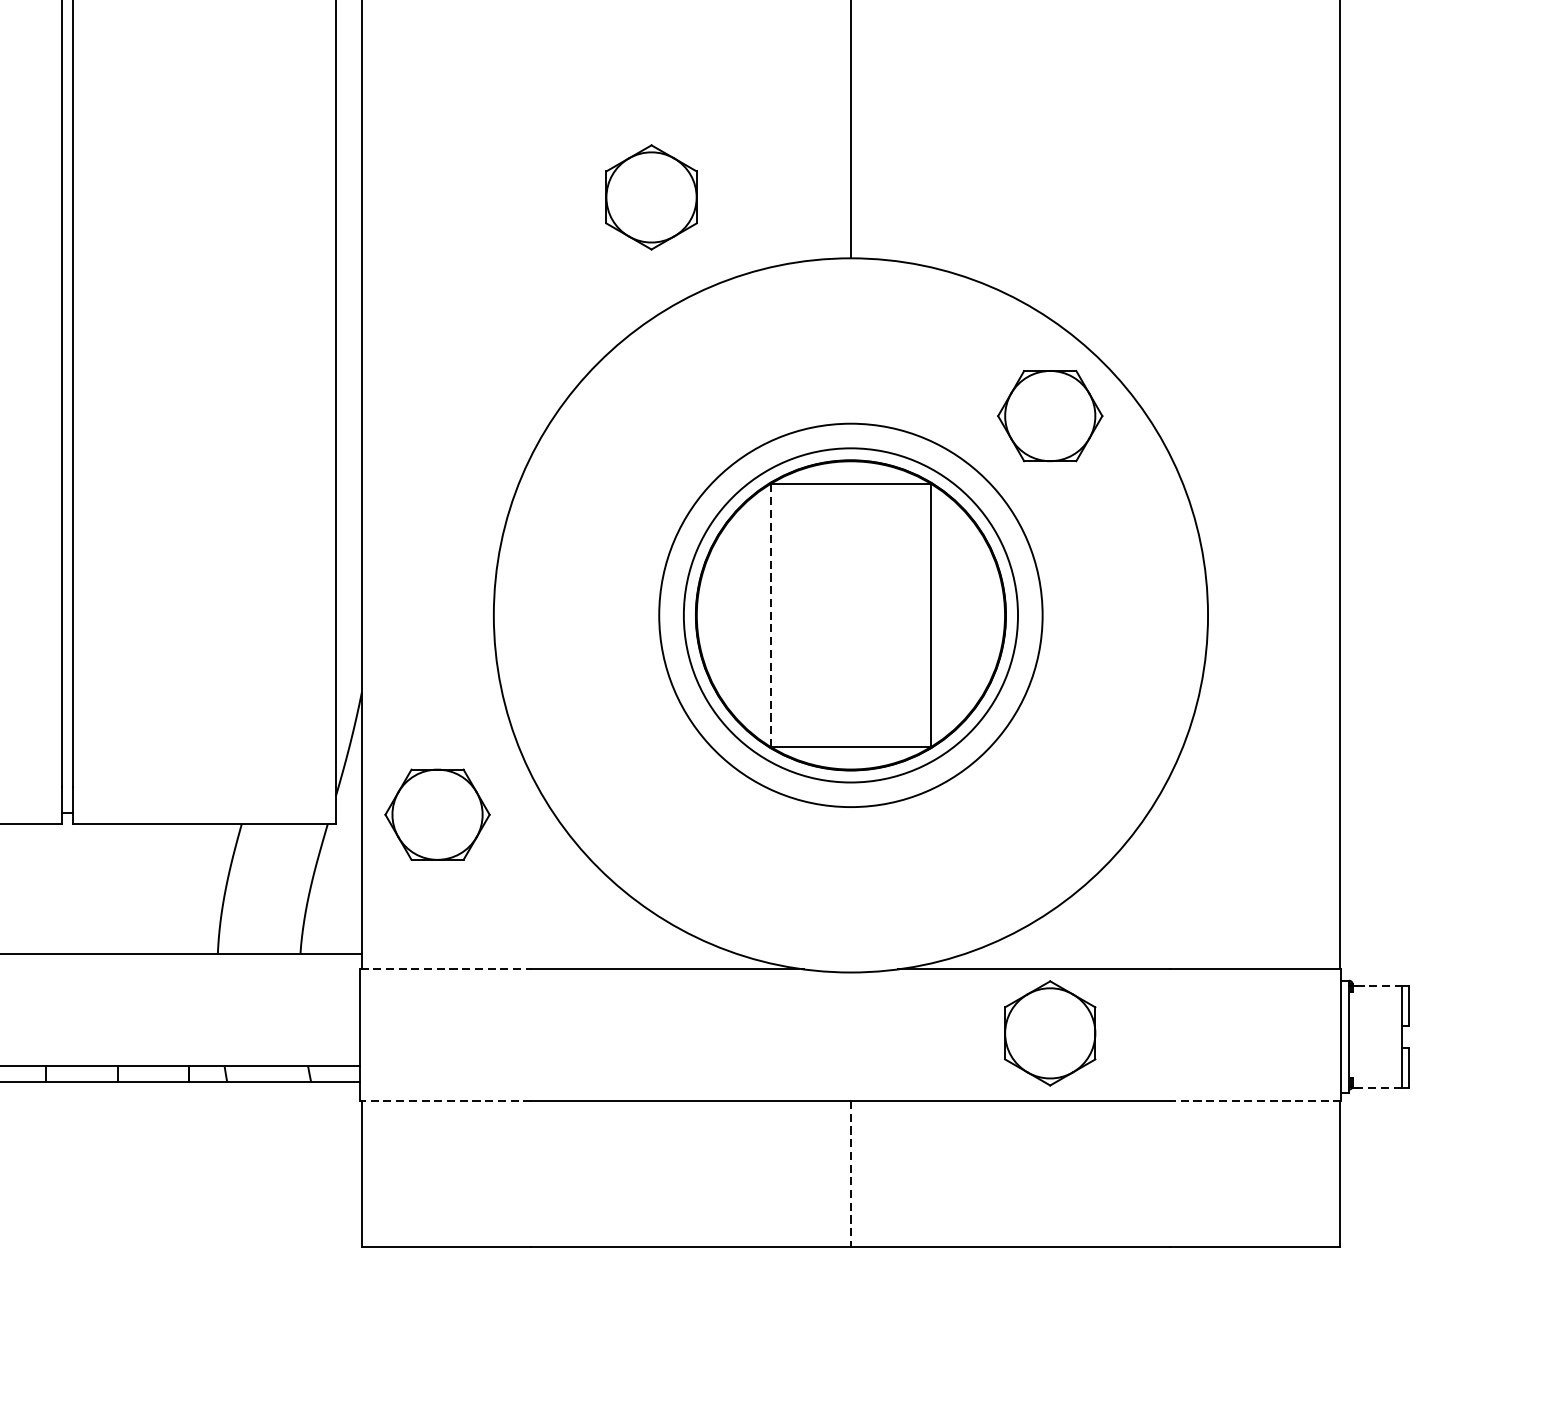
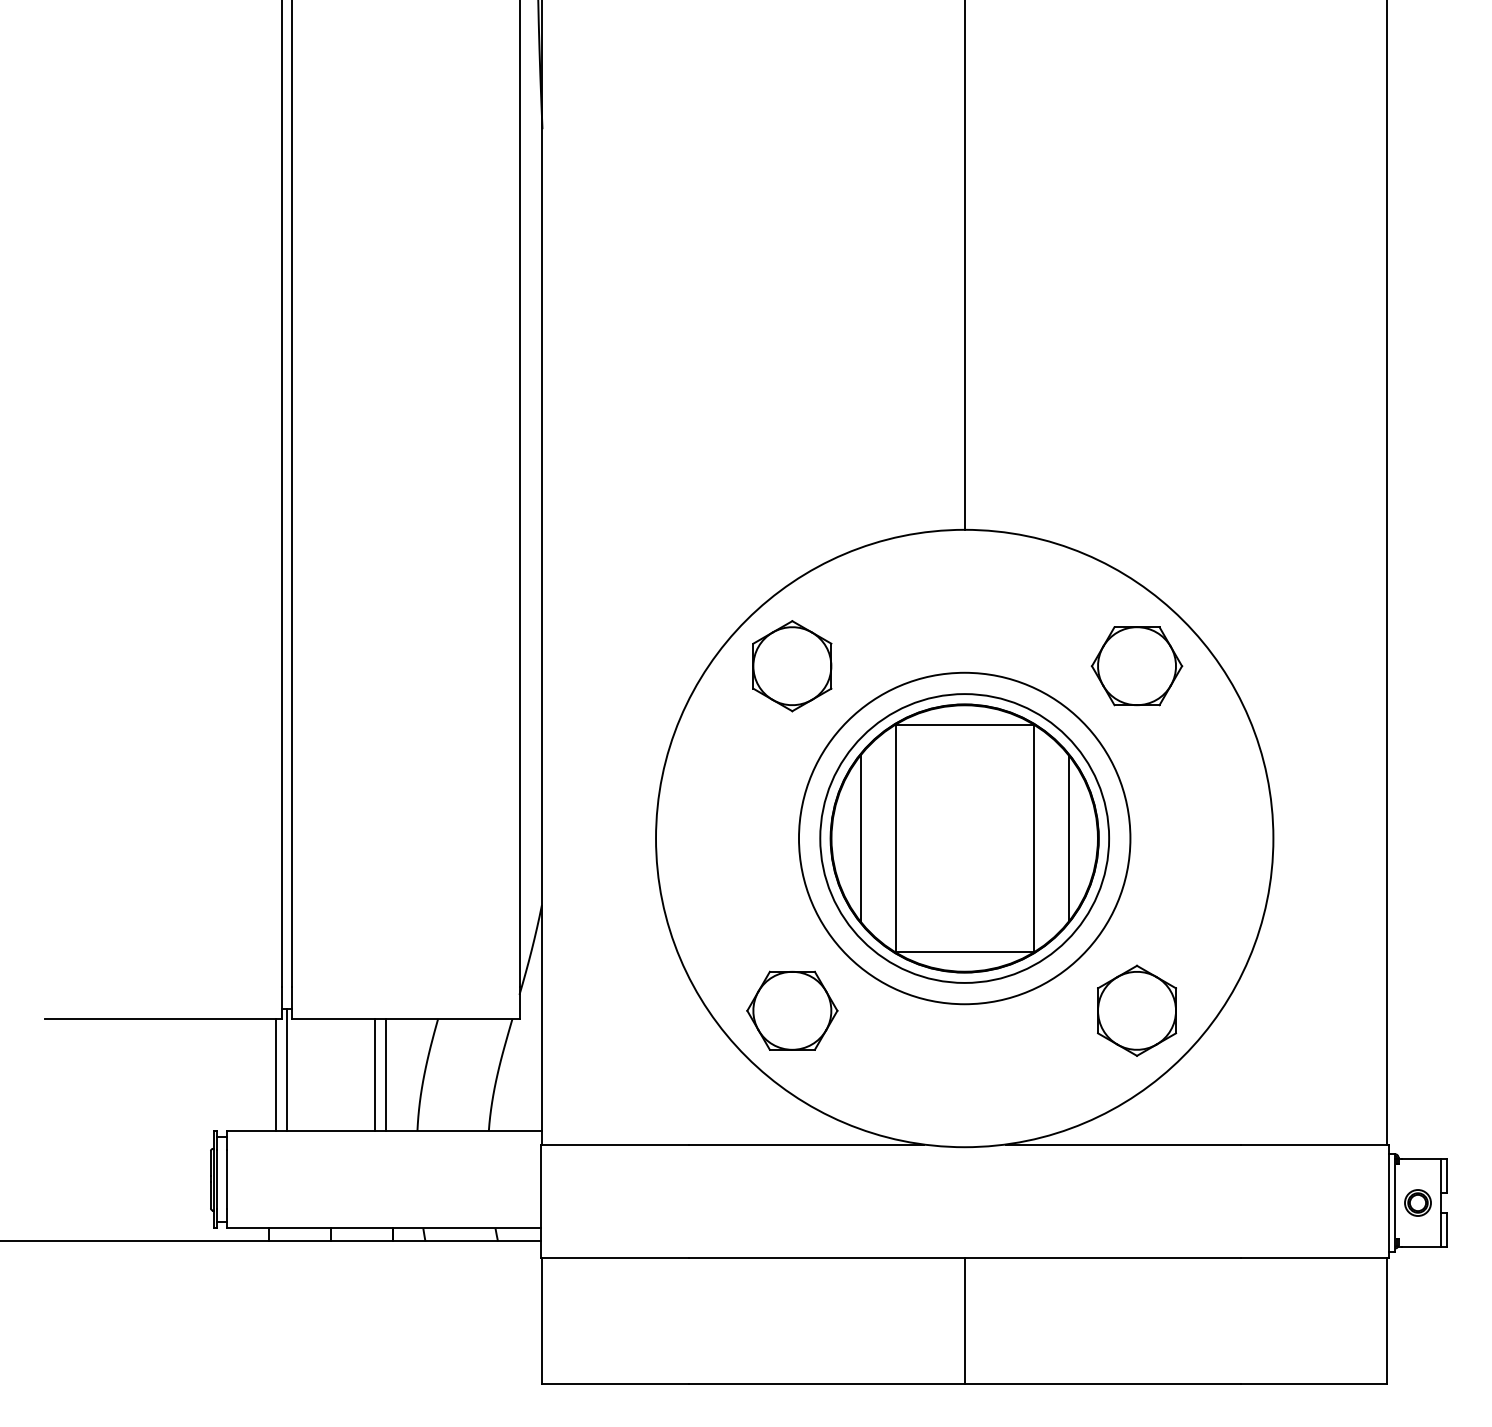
part: (651, 197) -> (792, 666), moved
line: (730, 615) -> (860, 838), added
line: (770, 615) -> (895, 838), dashed -> solid
line: (970, 615) -> (1068, 838), added
part: (437, 814) -> (792, 1010), moved
line: (67, 882) -> (287, 1069), added
line: (54, 888) -> (276, 1074), added
line: (168, 888) -> (374, 1074), added
line: (180, 888) -> (385, 1074), added
line: (445, 969) -> (614, 1144), dashed -> solid
line: (1379, 986) -> (1421, 1159), dashed -> solid
part: (1050, 1033) -> (1137, 1010), moved
part: (1374, 1036) -> (1417, 1202), added
line: (1378, 1087) -> (1420, 1246), dashed -> solid
line: (445, 1101) -> (614, 1258), dashed -> solid
line: (1255, 1101) -> (1314, 1258), dashed -> solid
line: (850, 1174) -> (964, 1321), dashed -> solid

